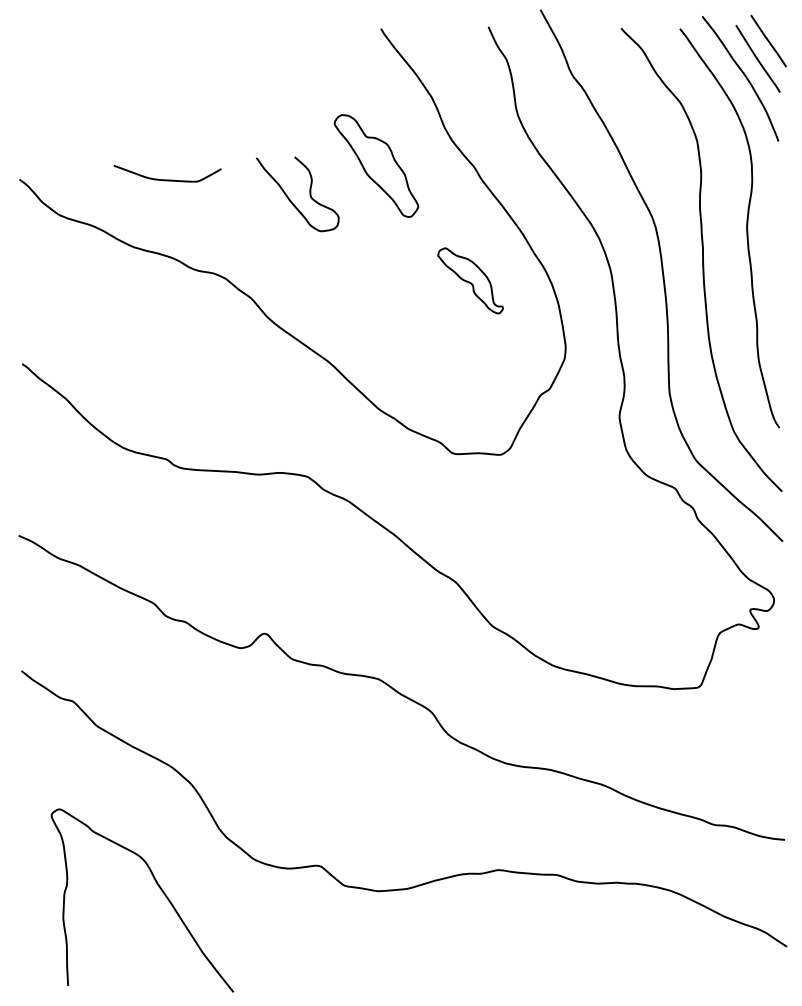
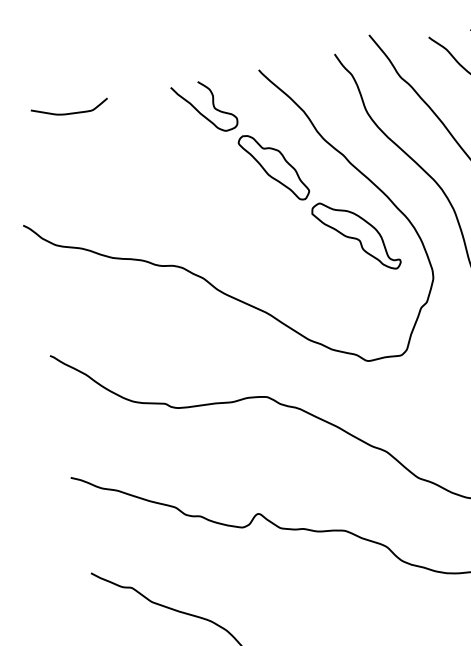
curve: (167, 179) -> (70, 113), moved
curve: (291, 200) -> (201, 113), moved
part: (470, 280) -> (356, 236), size x1.67

